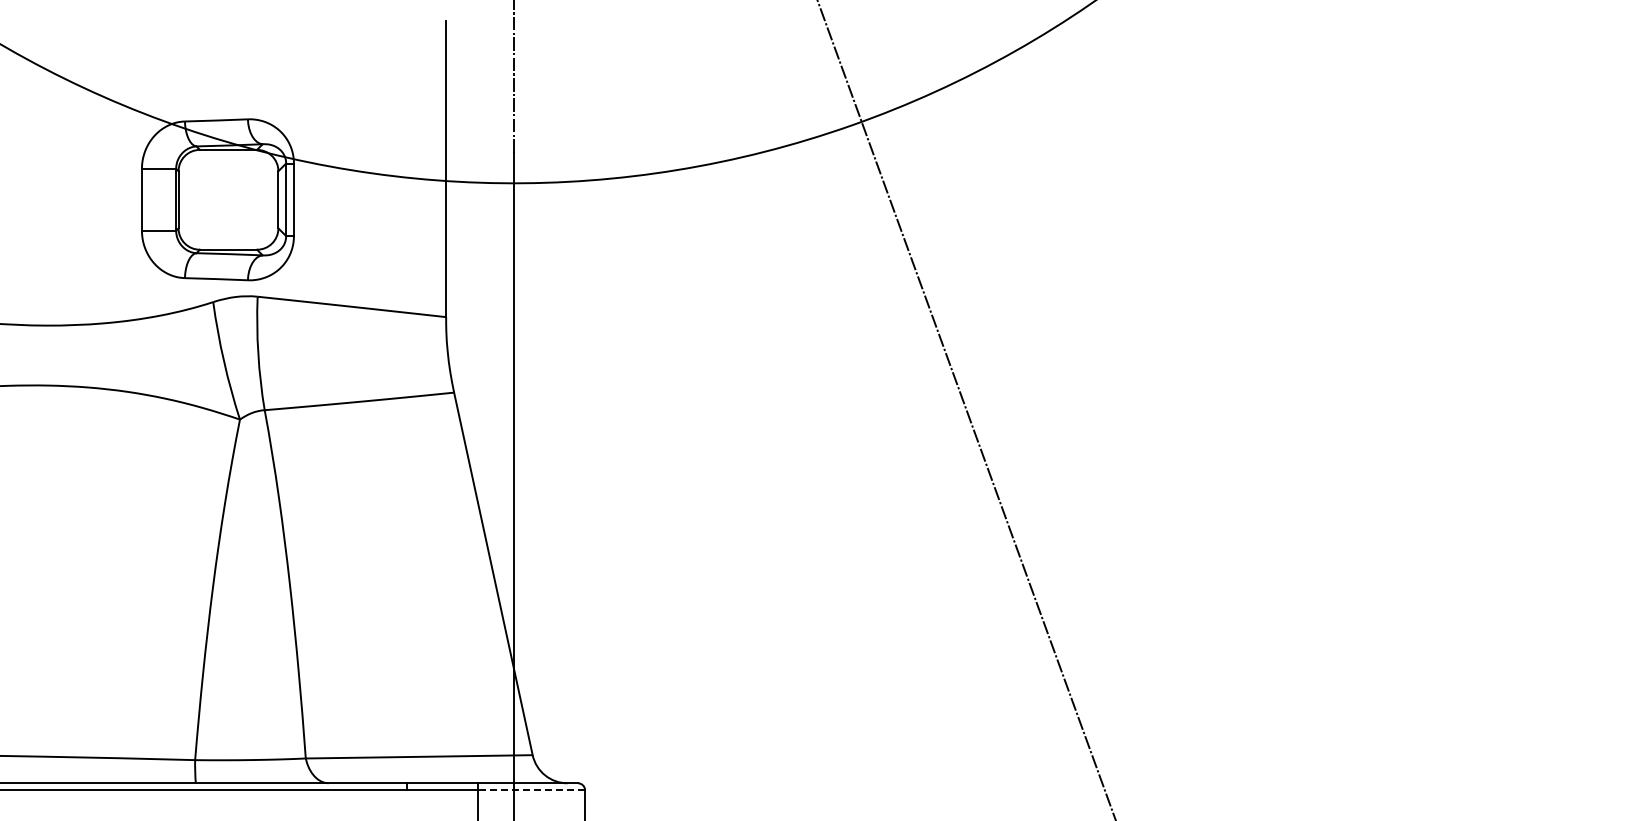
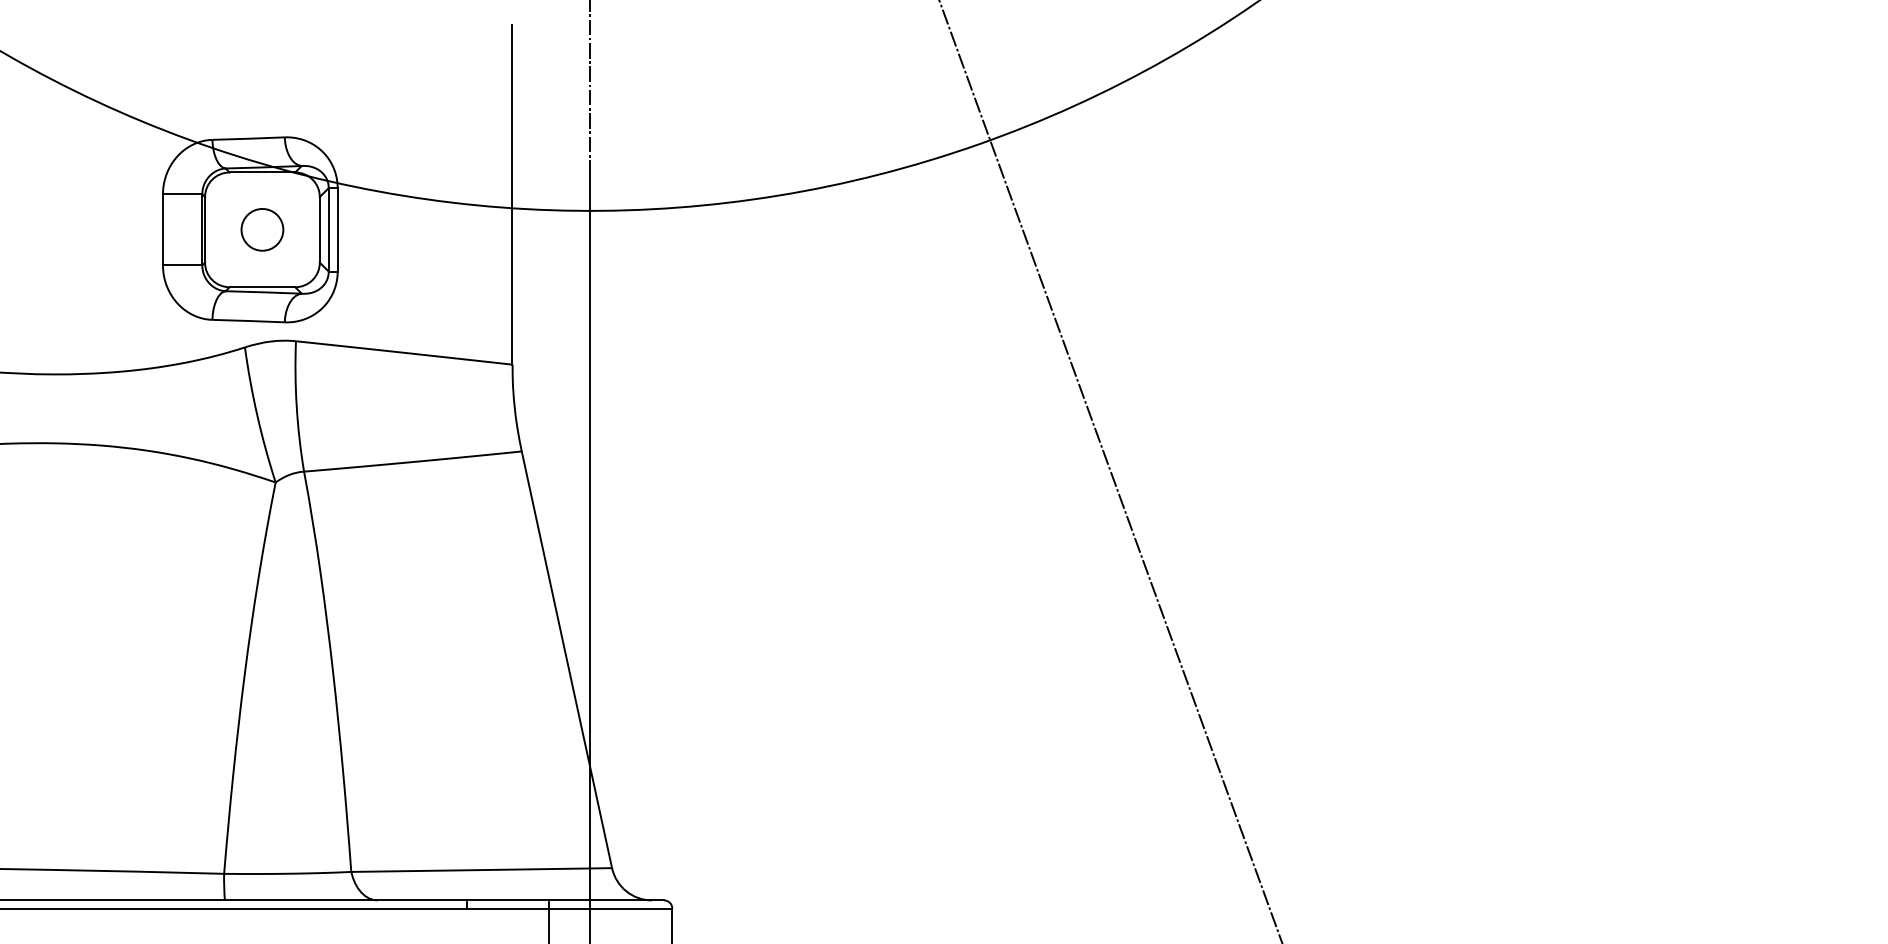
circle: (228, 199) -> (262, 229), added
line: (531, 790) -> (610, 908), dashed -> solid

